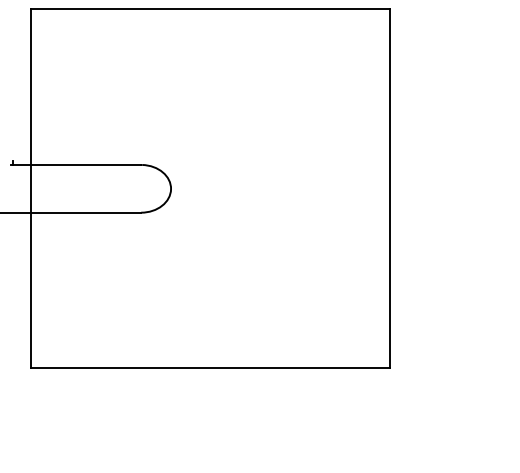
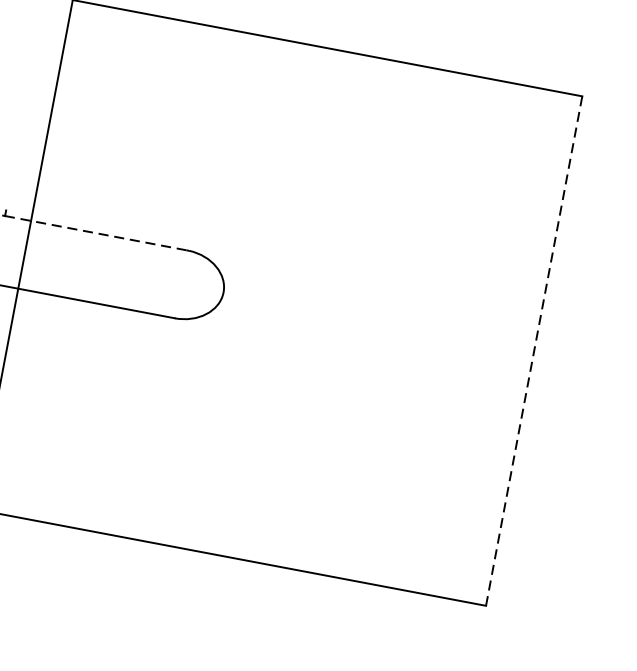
line: (76, 164) -> (95, 232), solid -> dashed
line: (389, 189) -> (533, 351), solid -> dashed

